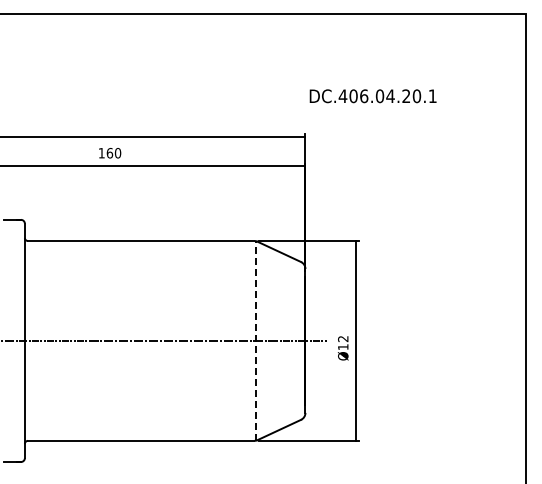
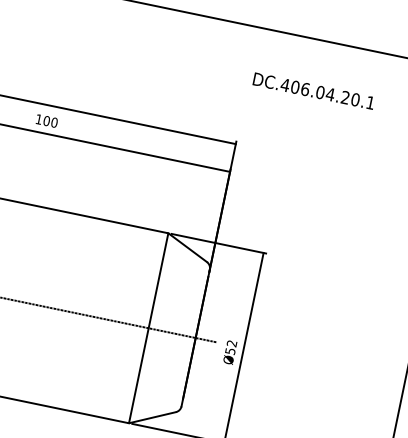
text: (372, 96) -> (313, 91), moved
text: (110, 153) -> (47, 121), 160 -> 100
line: (256, 340) -> (149, 327), dashed -> solid
text: (343, 347) -> (230, 351), Ø12 -> Ø52

